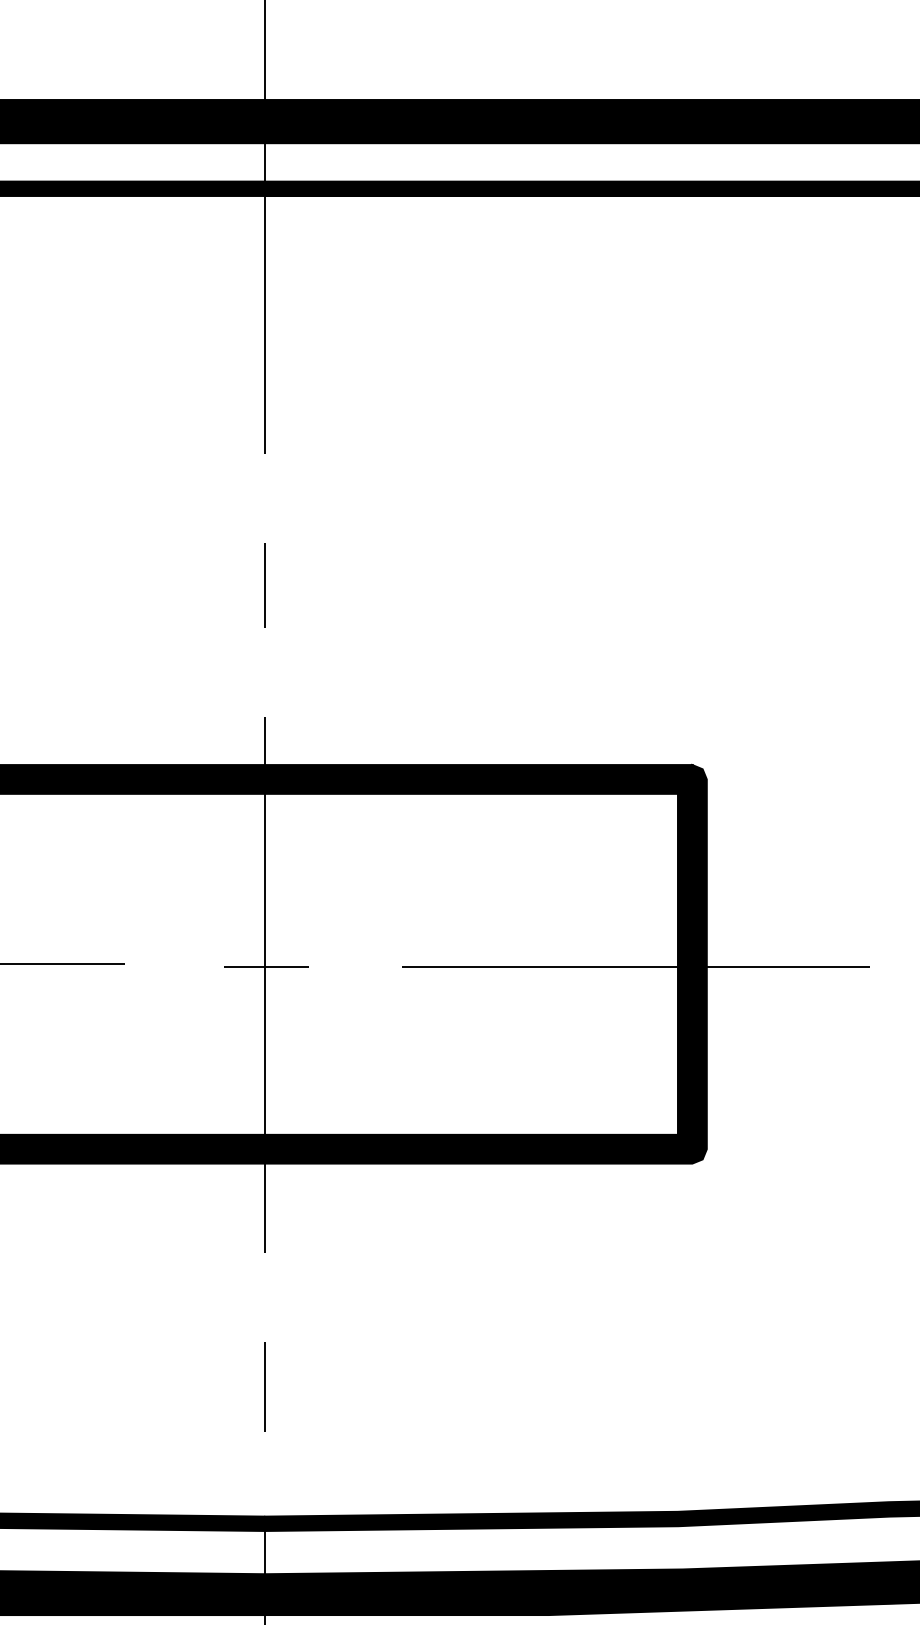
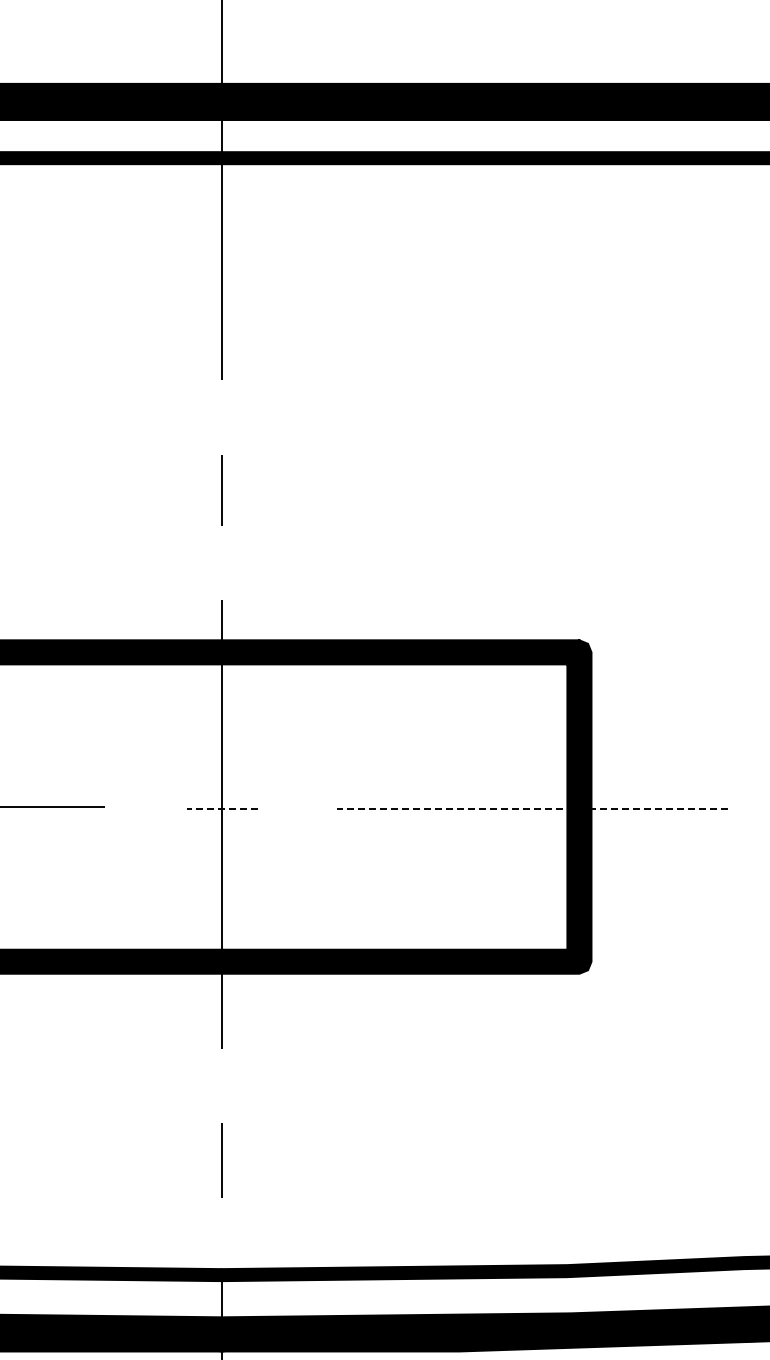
line: (265, 967) -> (222, 809), solid -> dashed
line: (636, 967) -> (532, 809), solid -> dashed

